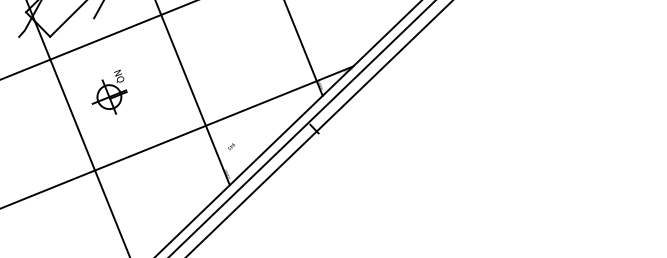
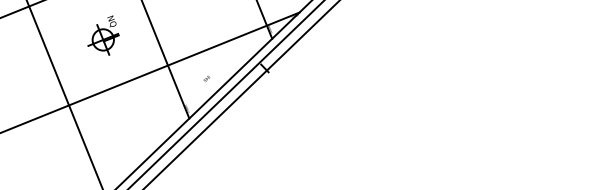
part: (109, 91) -> (103, 34), moved
text: (231, 146) -> (206, 78), moved

